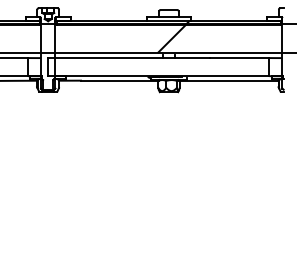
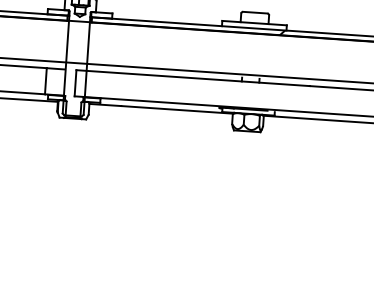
hatch: (171, 38) -> (256, 54), removed

